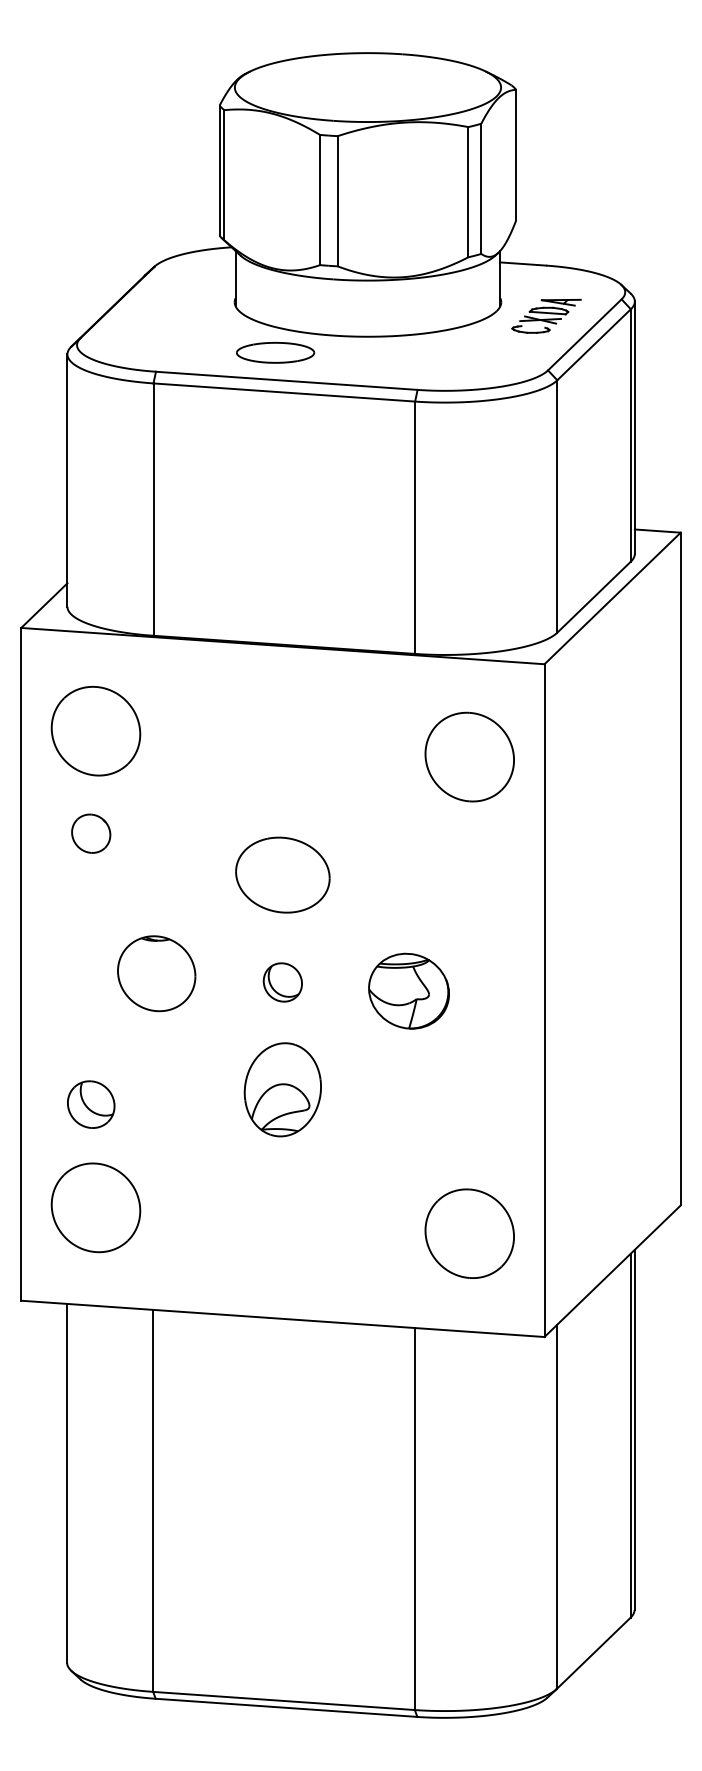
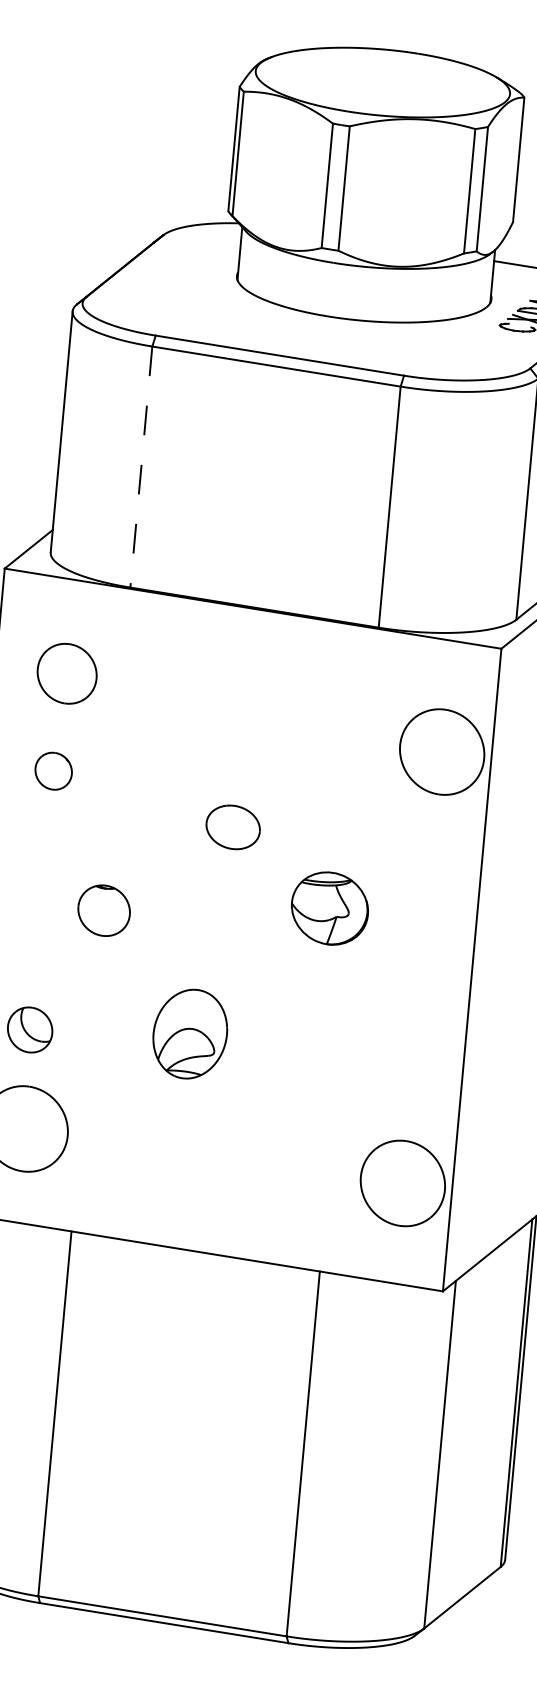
part: (275, 352) -> (271, 327), removed
line: (153, 510) -> (141, 467), solid -> dashed
part: (95, 731) -> (66, 673), size x0.7
part: (469, 756) -> (441, 751), moved
part: (282, 874) -> (232, 826), size x0.6
part: (156, 973) -> (103, 910), size x0.7
part: (282, 982) -> (223, 929), removed
part: (408, 990) -> (329, 907), moved
part: (282, 1089) -> (189, 1033), moved
part: (469, 1233) -> (402, 1183), moved

